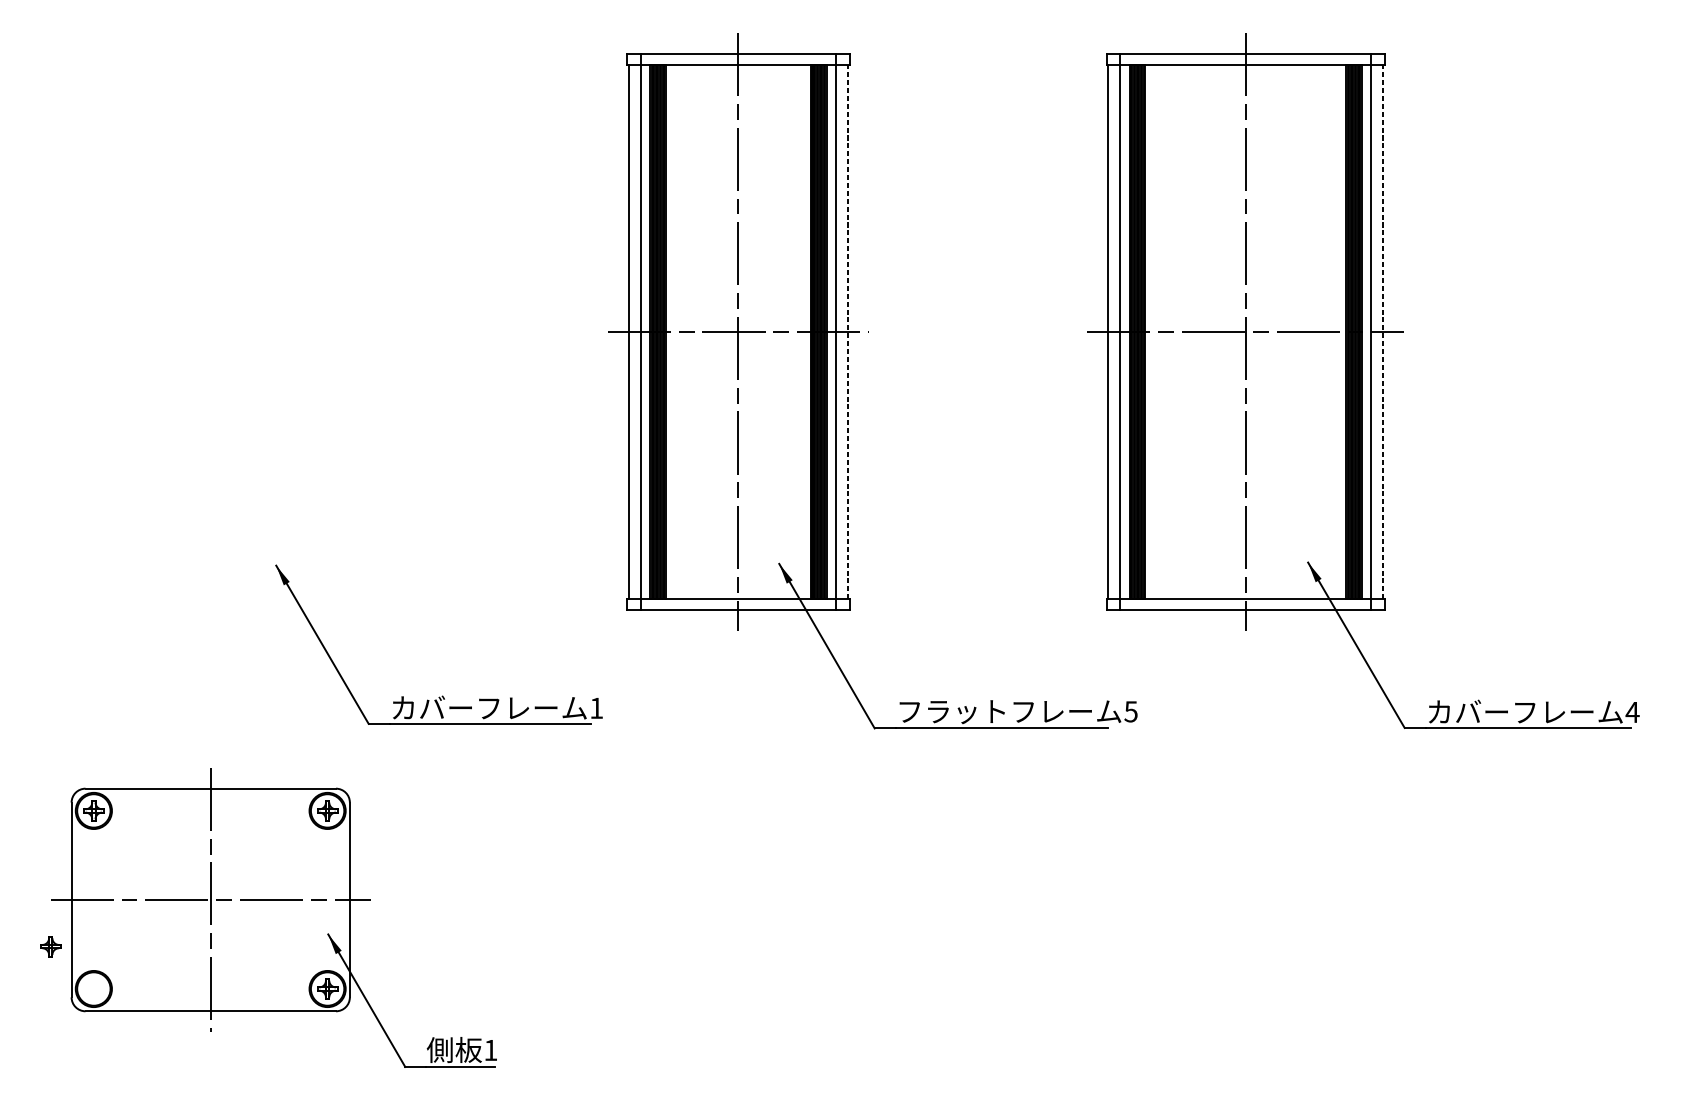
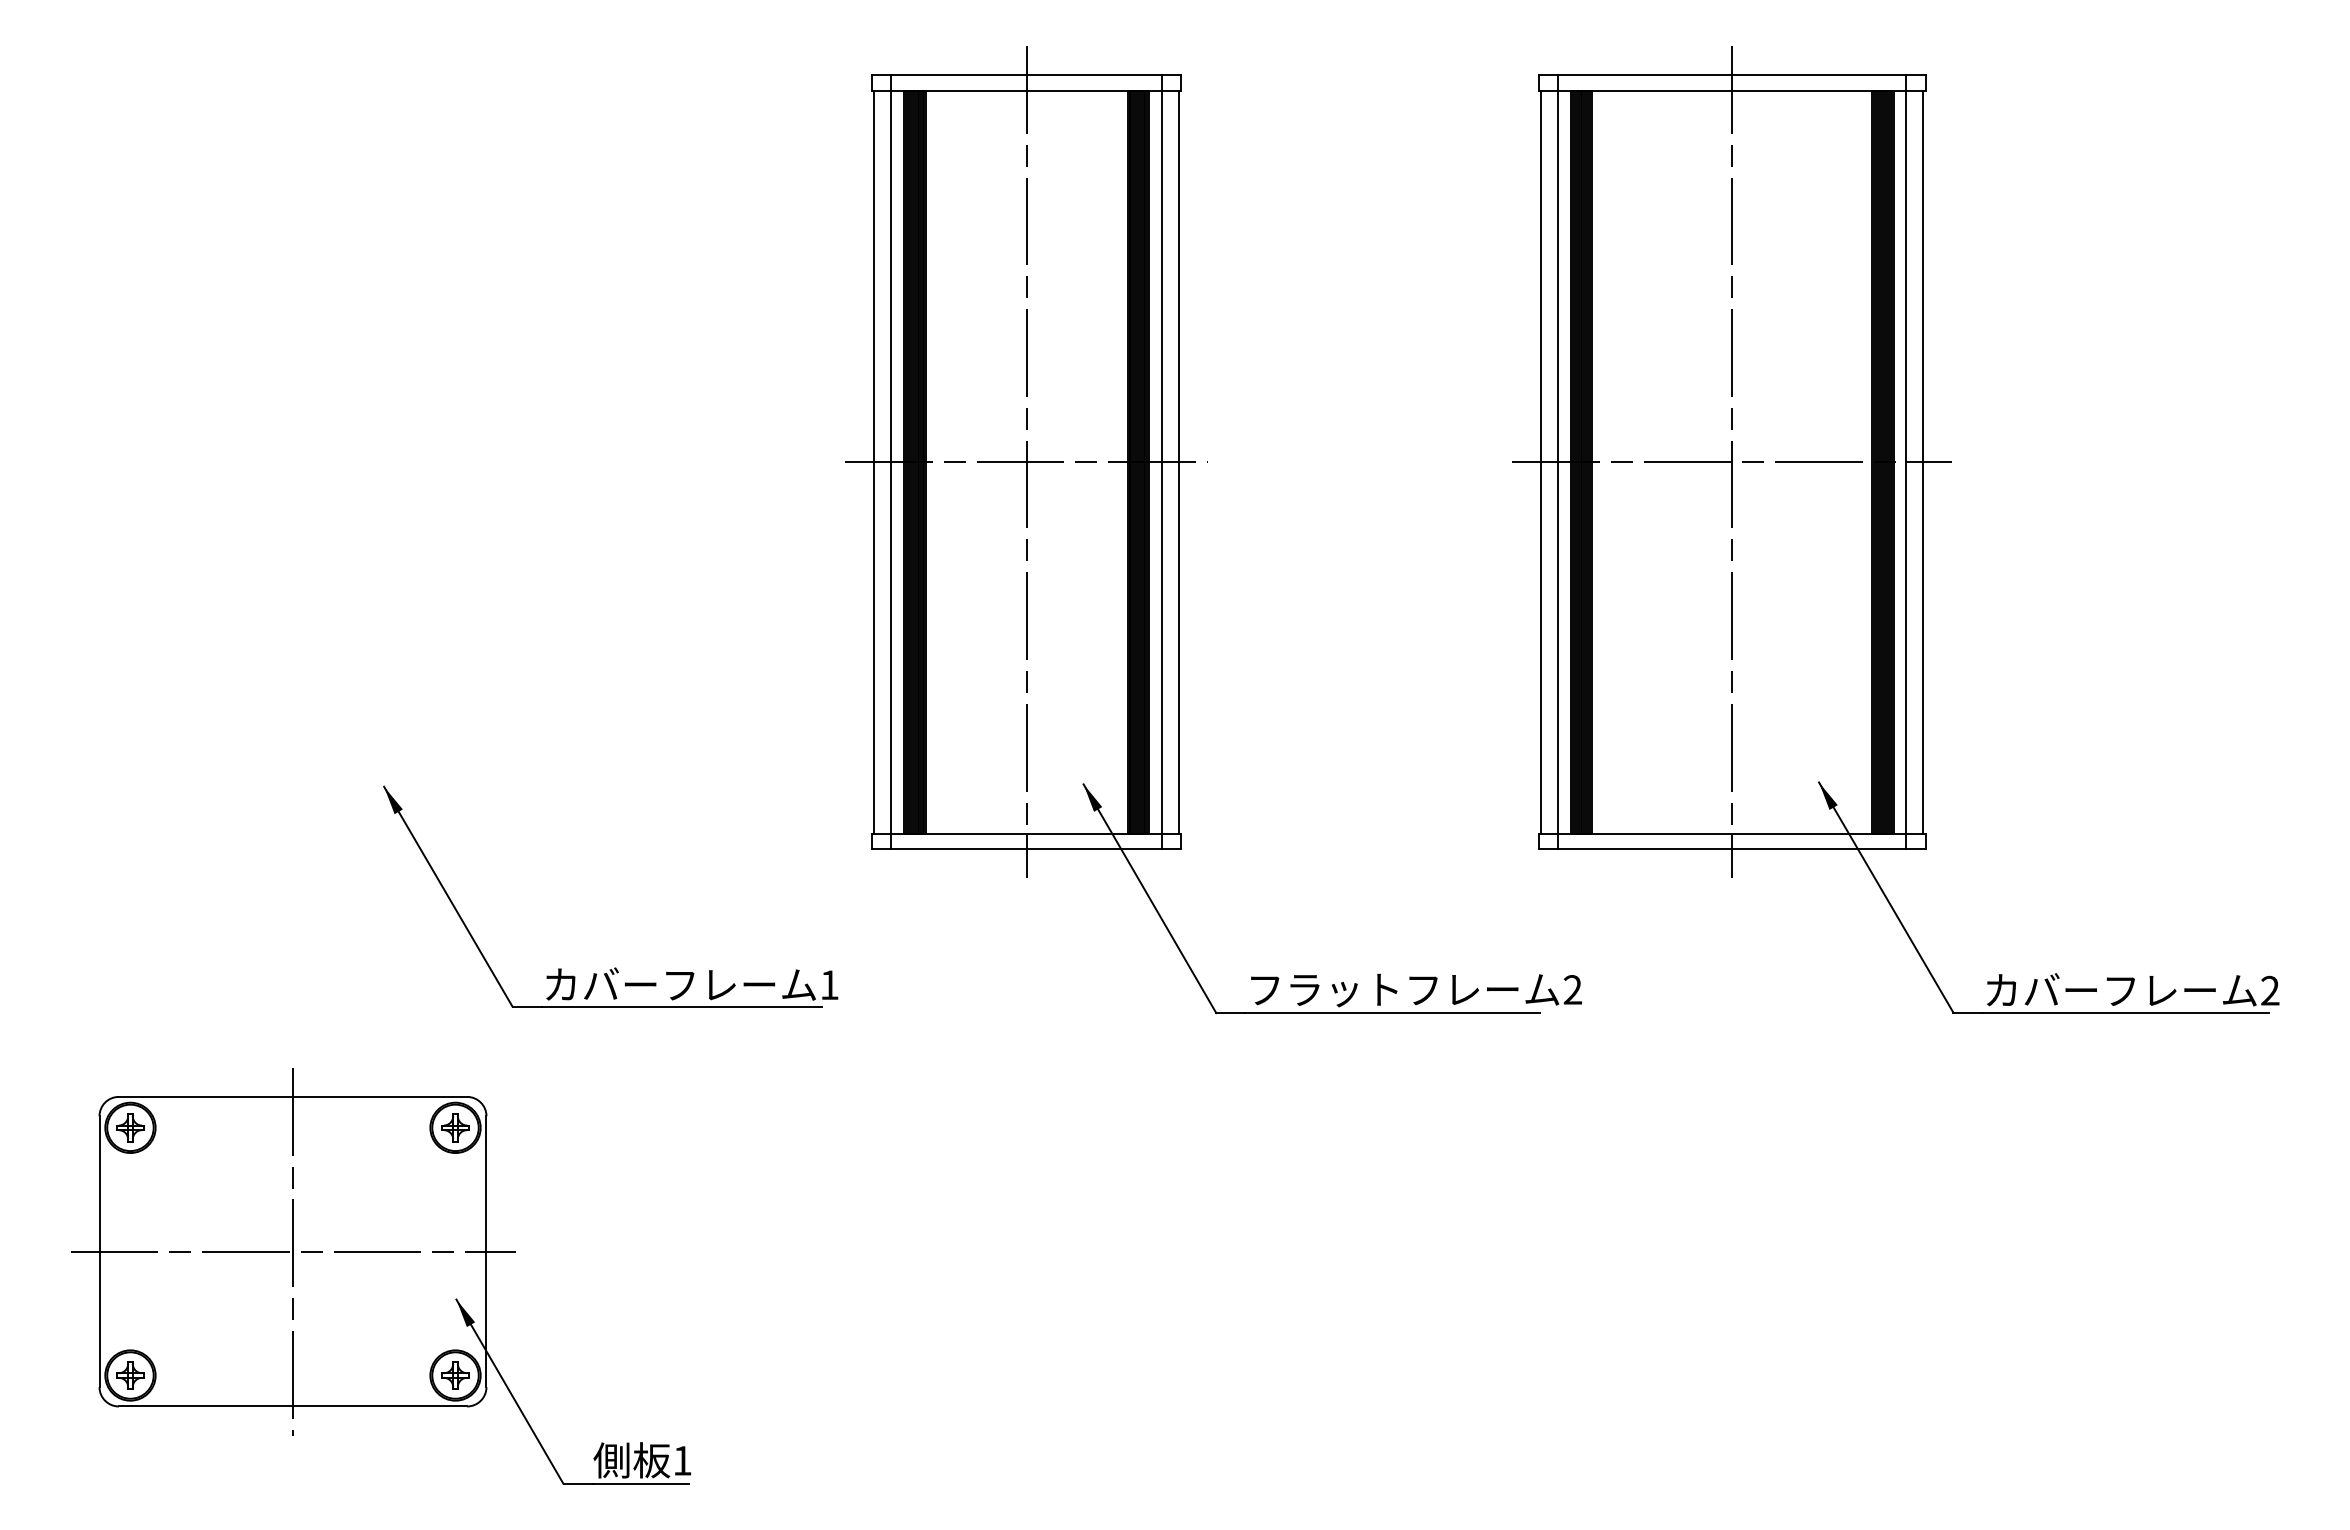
line: (848, 331) -> (1179, 461), dashed -> solid
line: (1383, 331) -> (1923, 461), dashed -> solid
text: (1130, 711) -> (1572, 989), 5 -> 2
text: (1632, 712) -> (2270, 990), 4 -> 2
part: (50, 946) -> (130, 1375), moved

